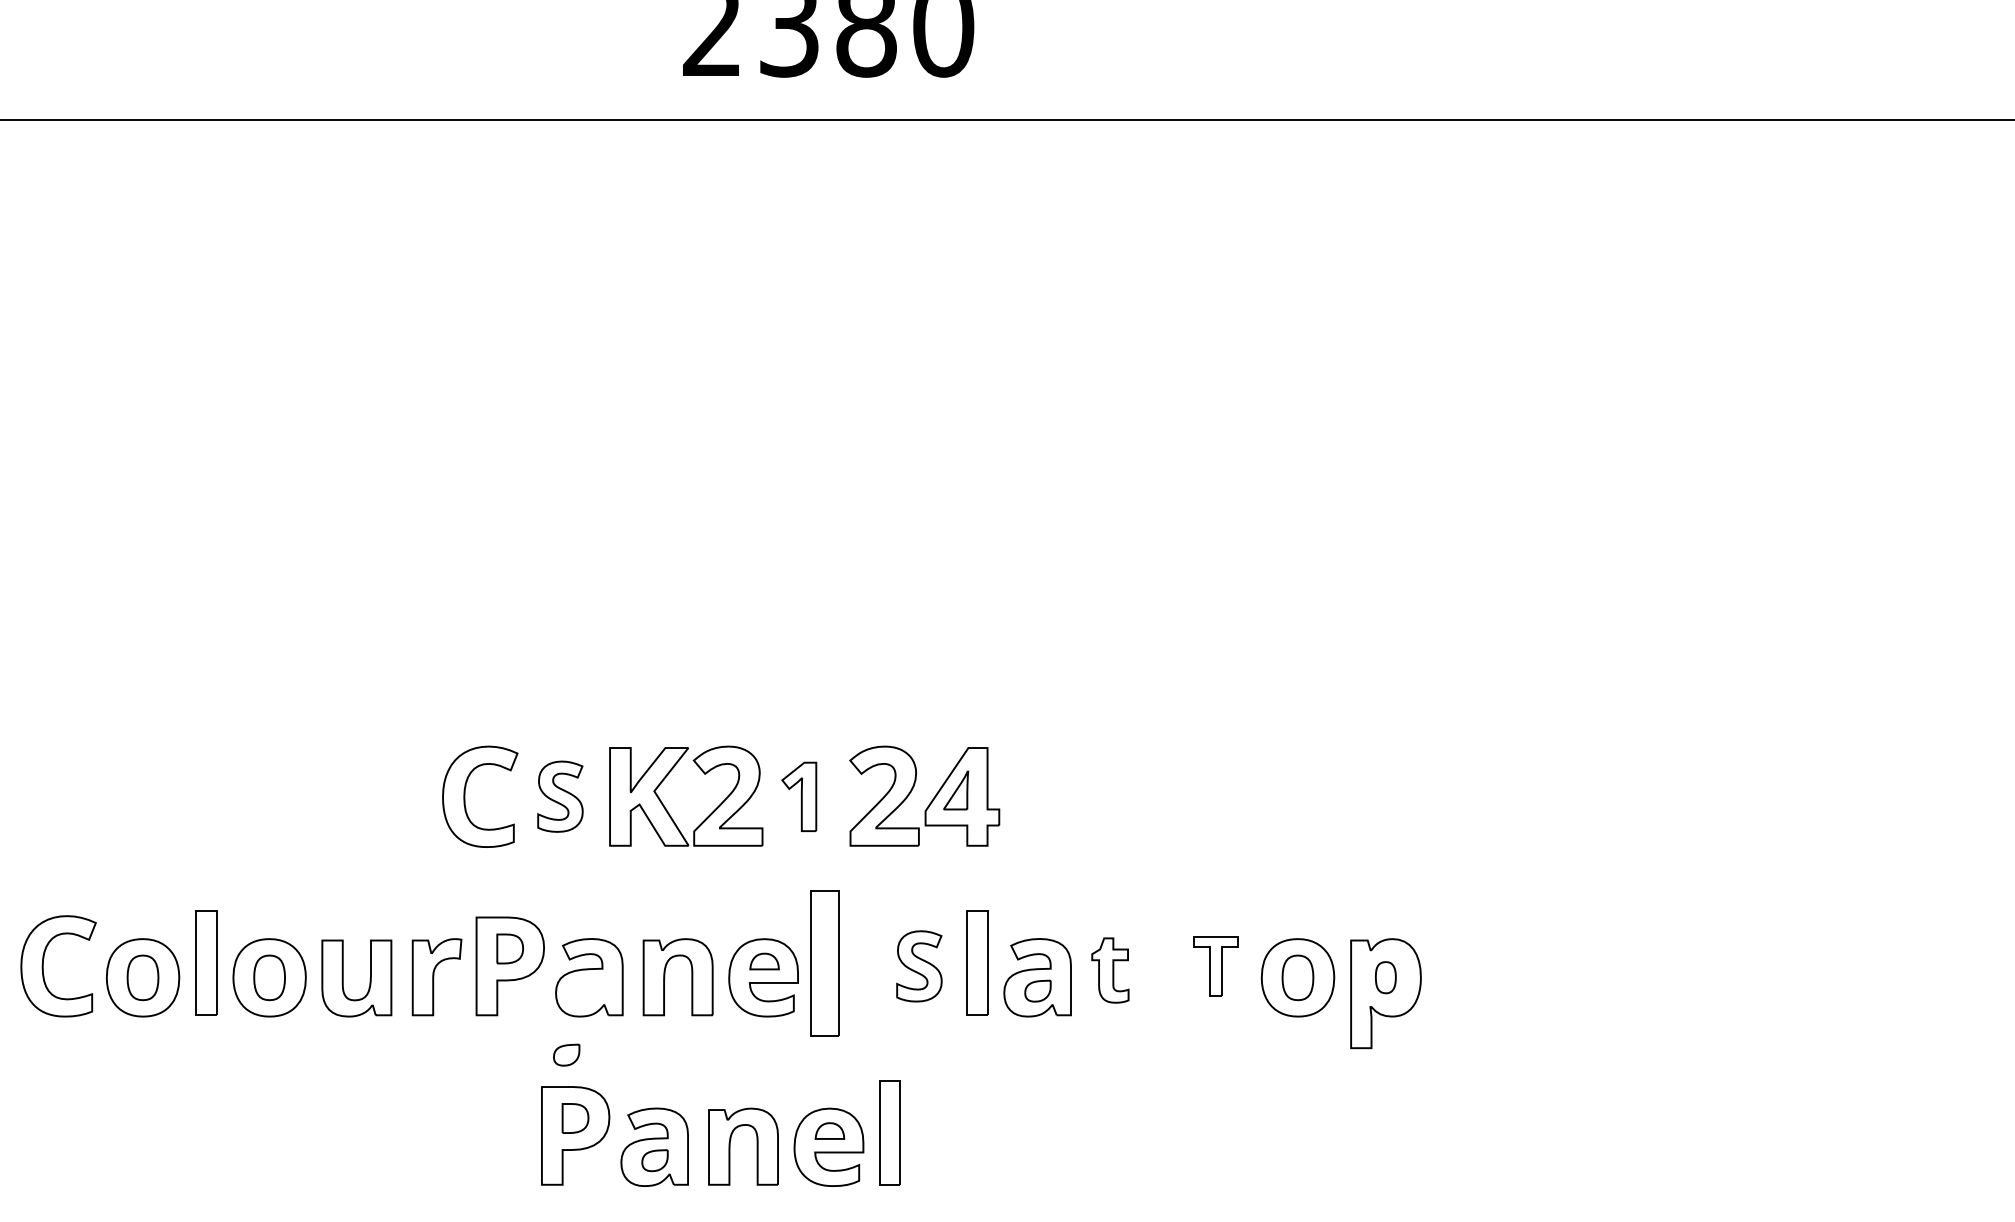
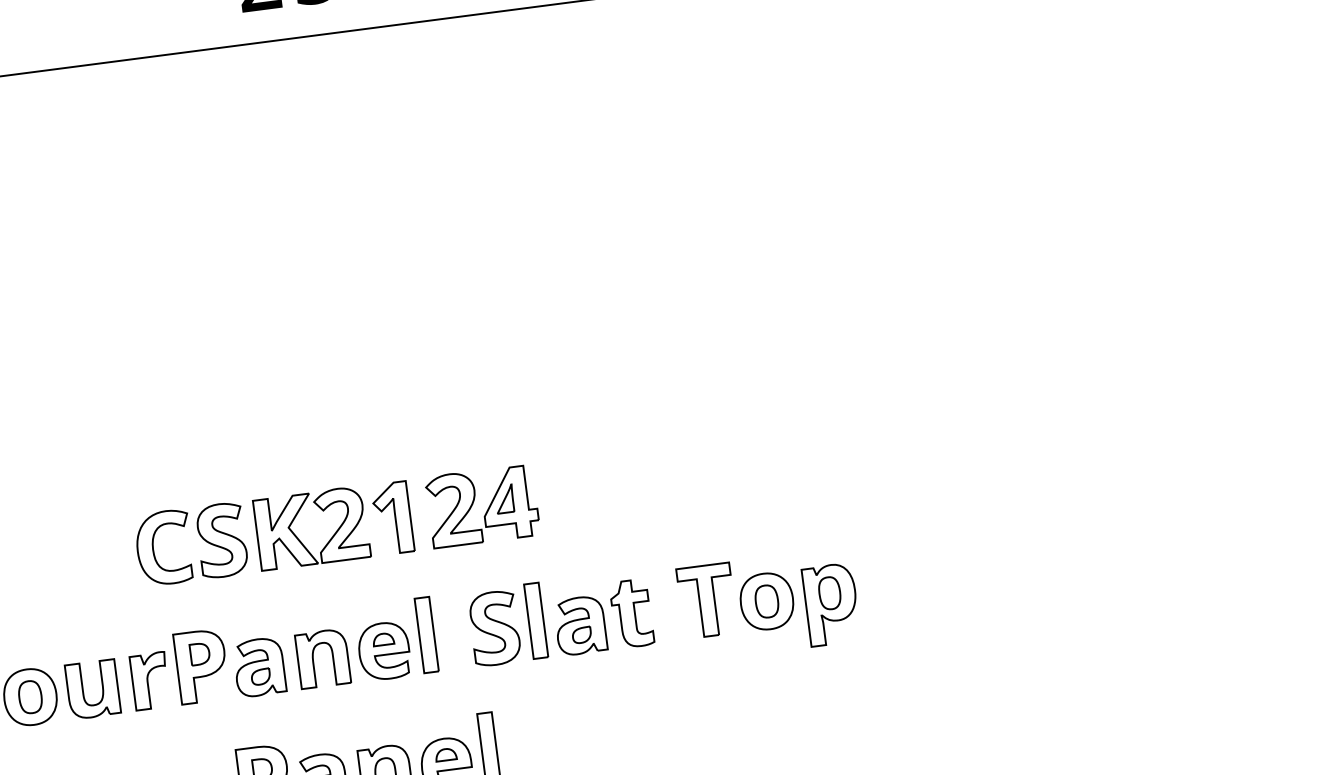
part: (560, 796) -> (221, 540), size x1.43
part: (799, 796) -> (393, 517), size x1.43
part: (824, 962) -> (426, 634), size x0.71
part: (919, 966) -> (494, 628), size x1.43
part: (1215, 966) -> (706, 601), size x1.67
part: (1110, 970) -> (632, 613), size x1.43
part: (1385, 977) -> (829, 593), size x1.43
part: (566, 1054) -> (260, 676), moved

